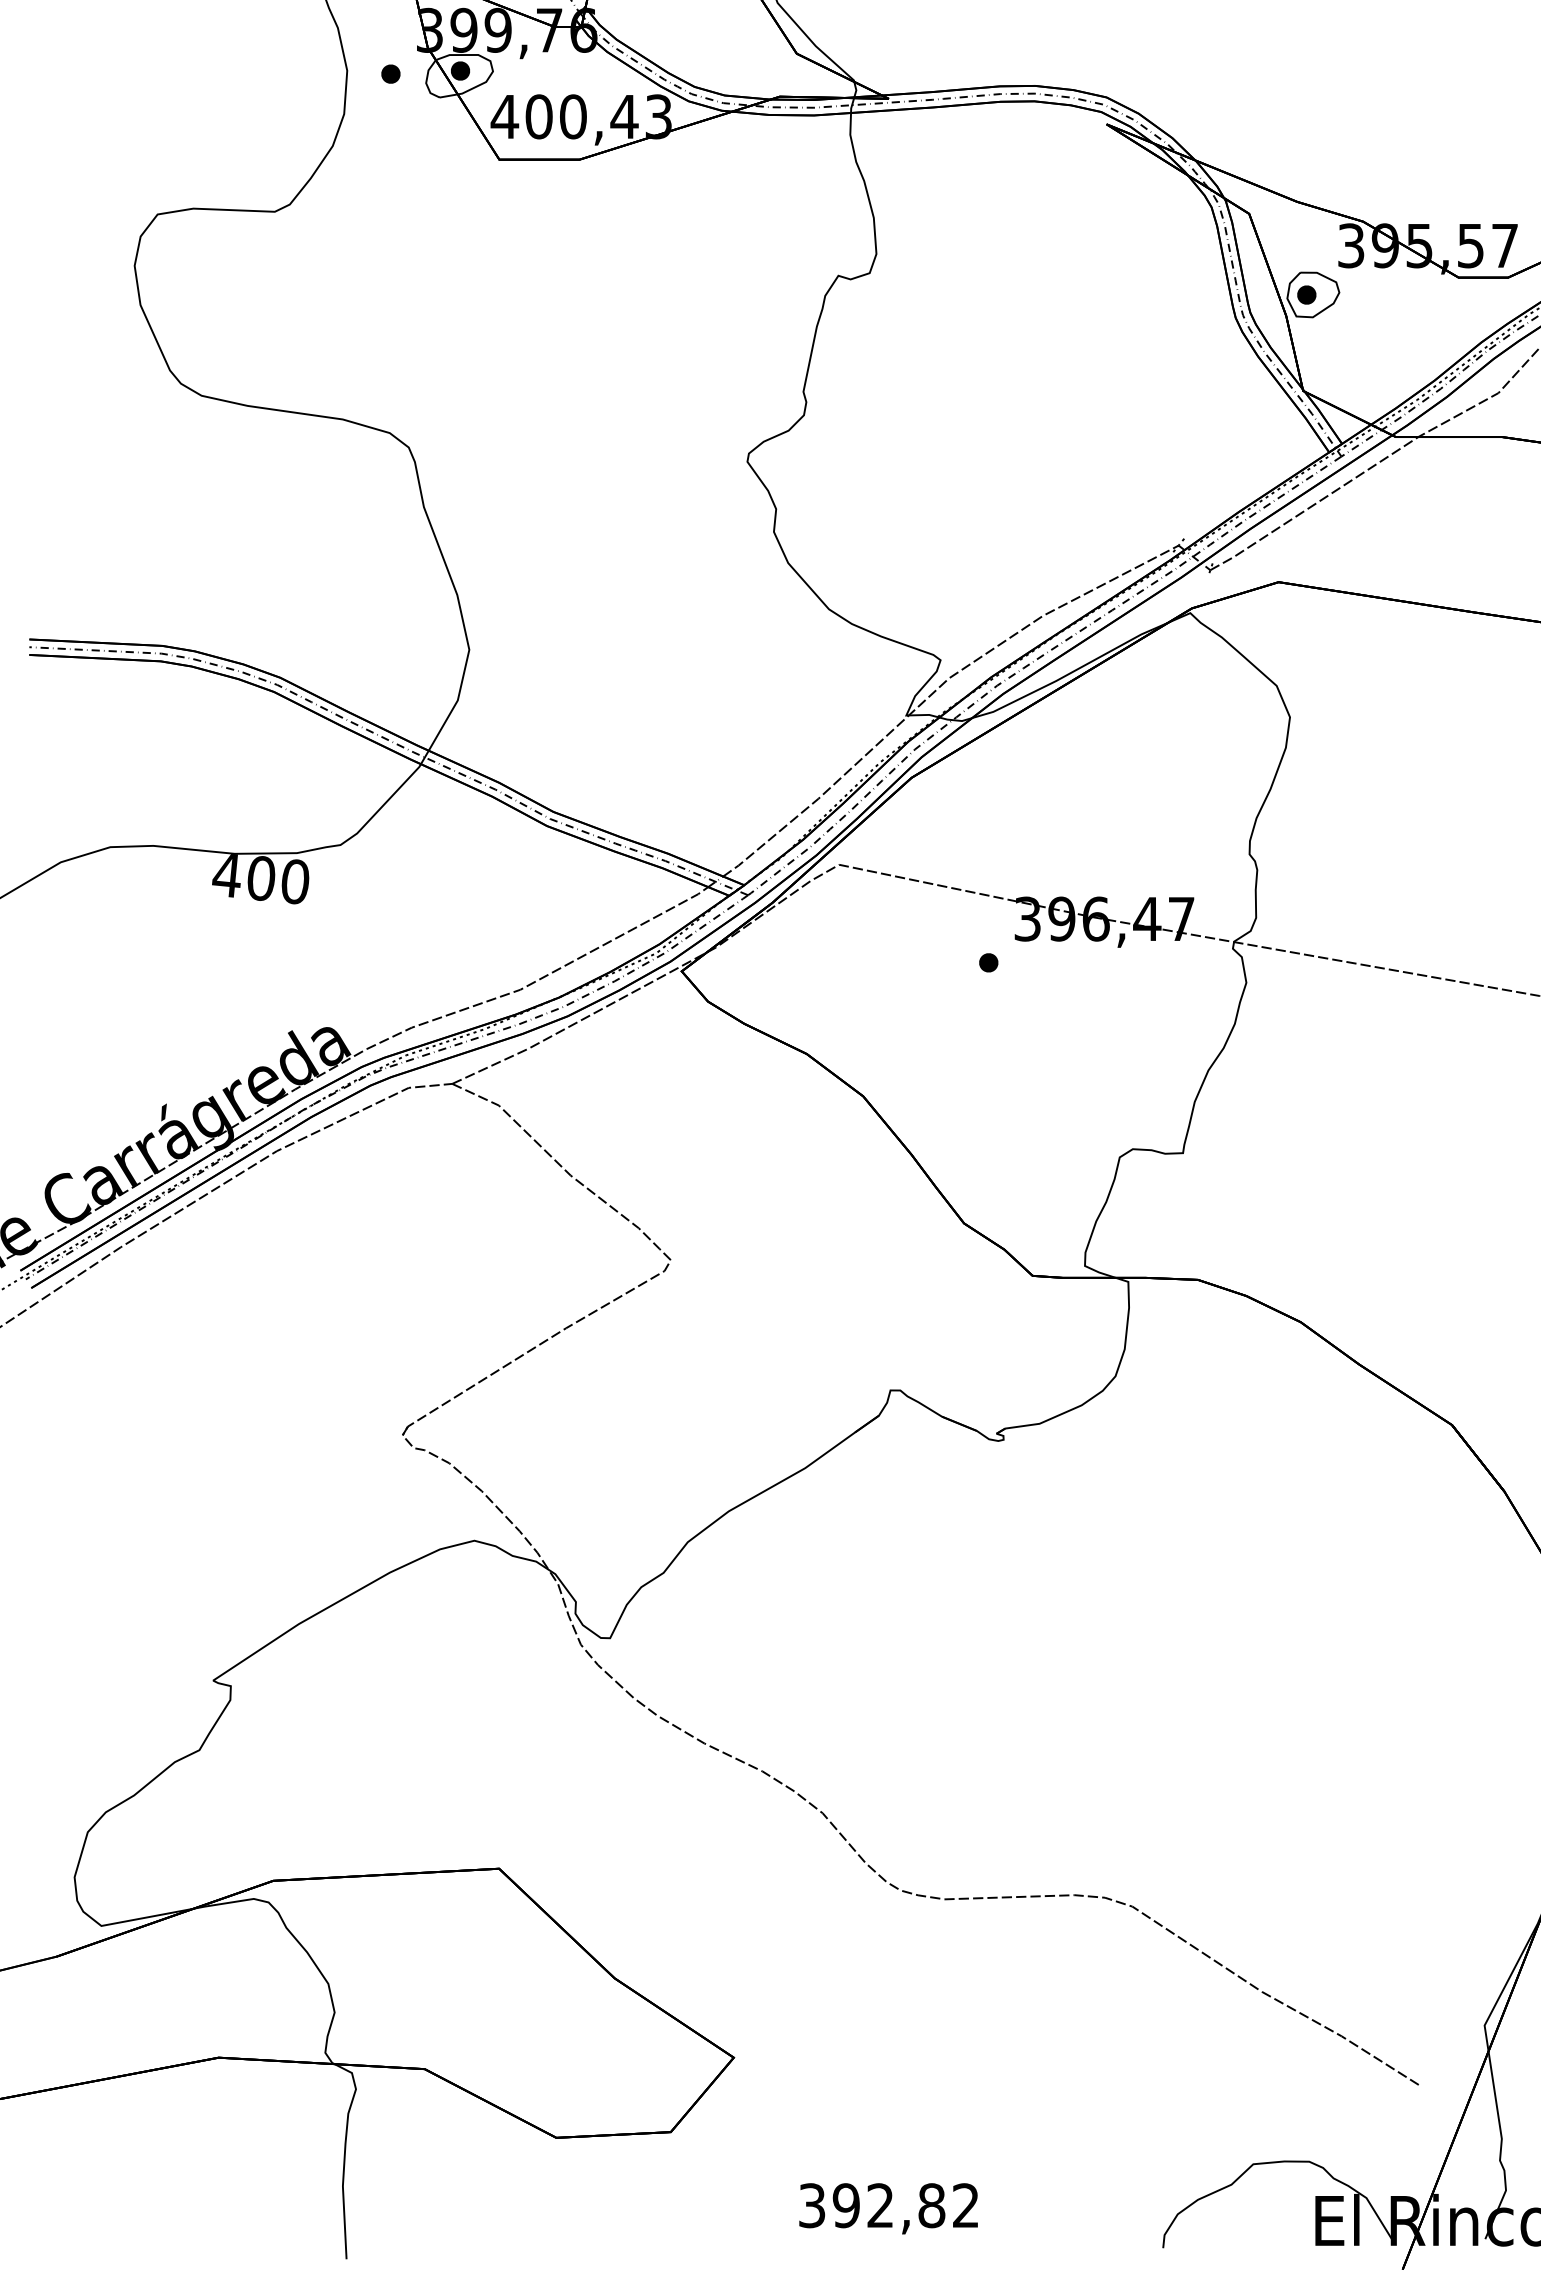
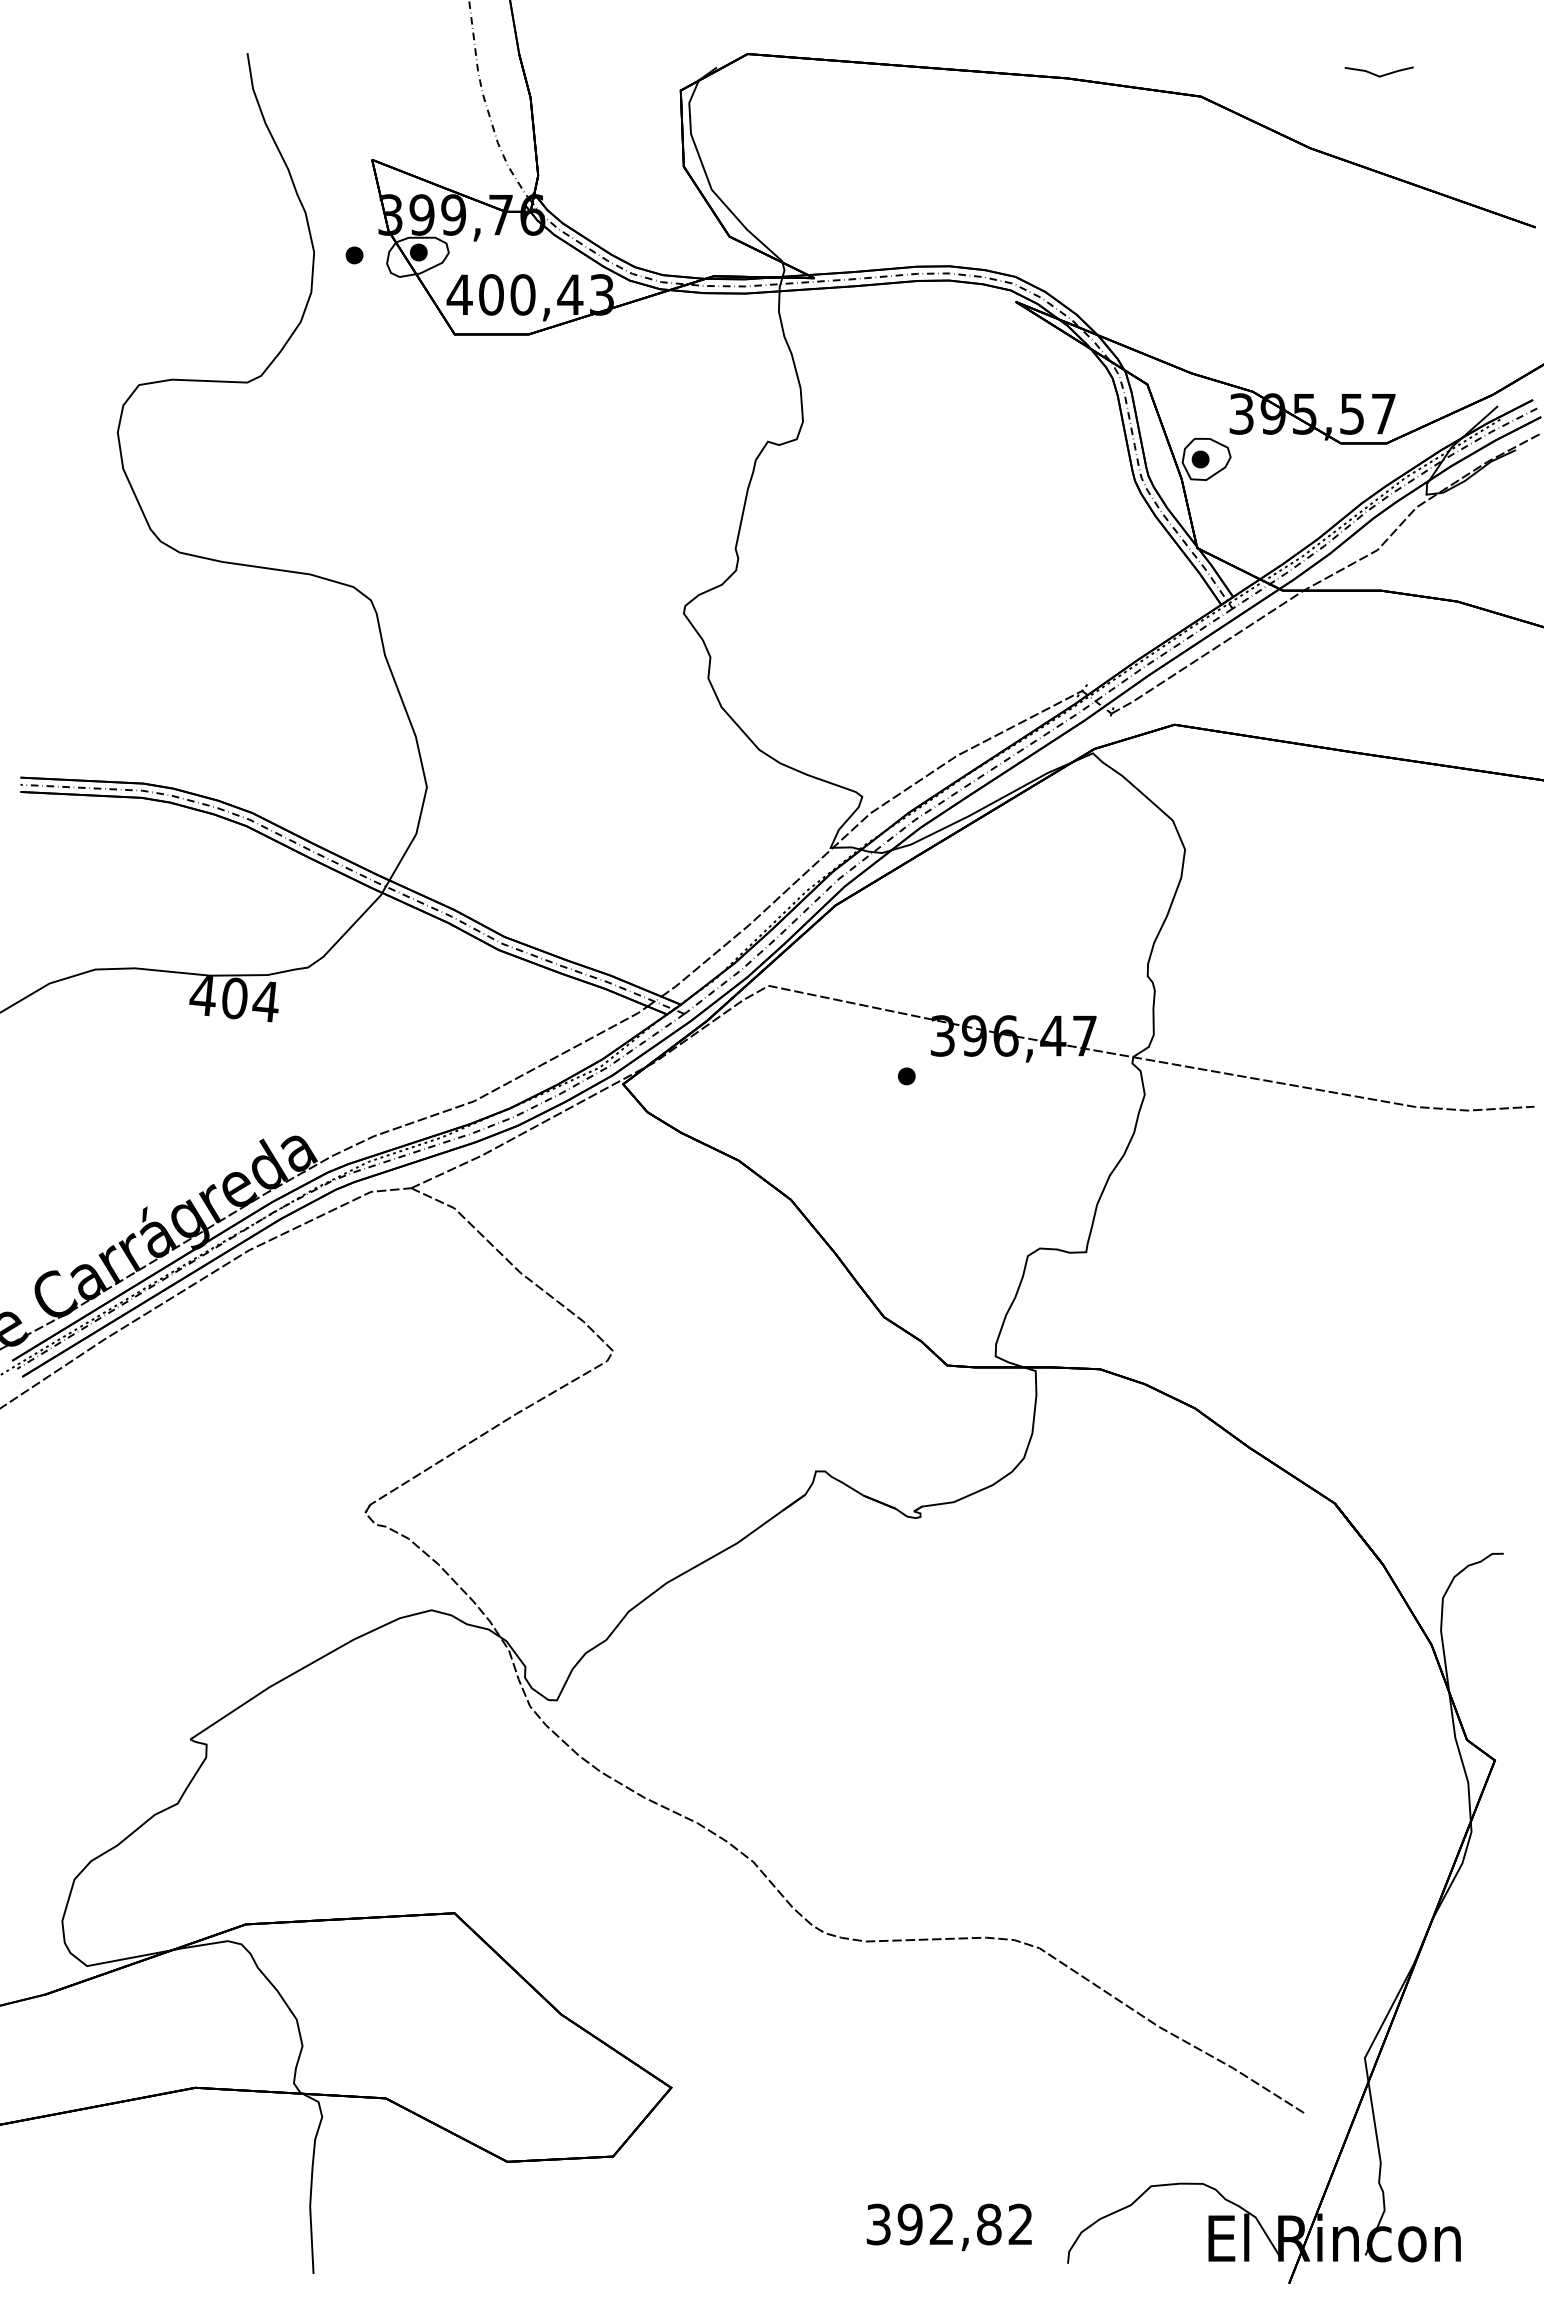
text: (294, 881) -> (265, 1001), 400 -> 404
text: (887, 2207) -> (948, 2226), moved

